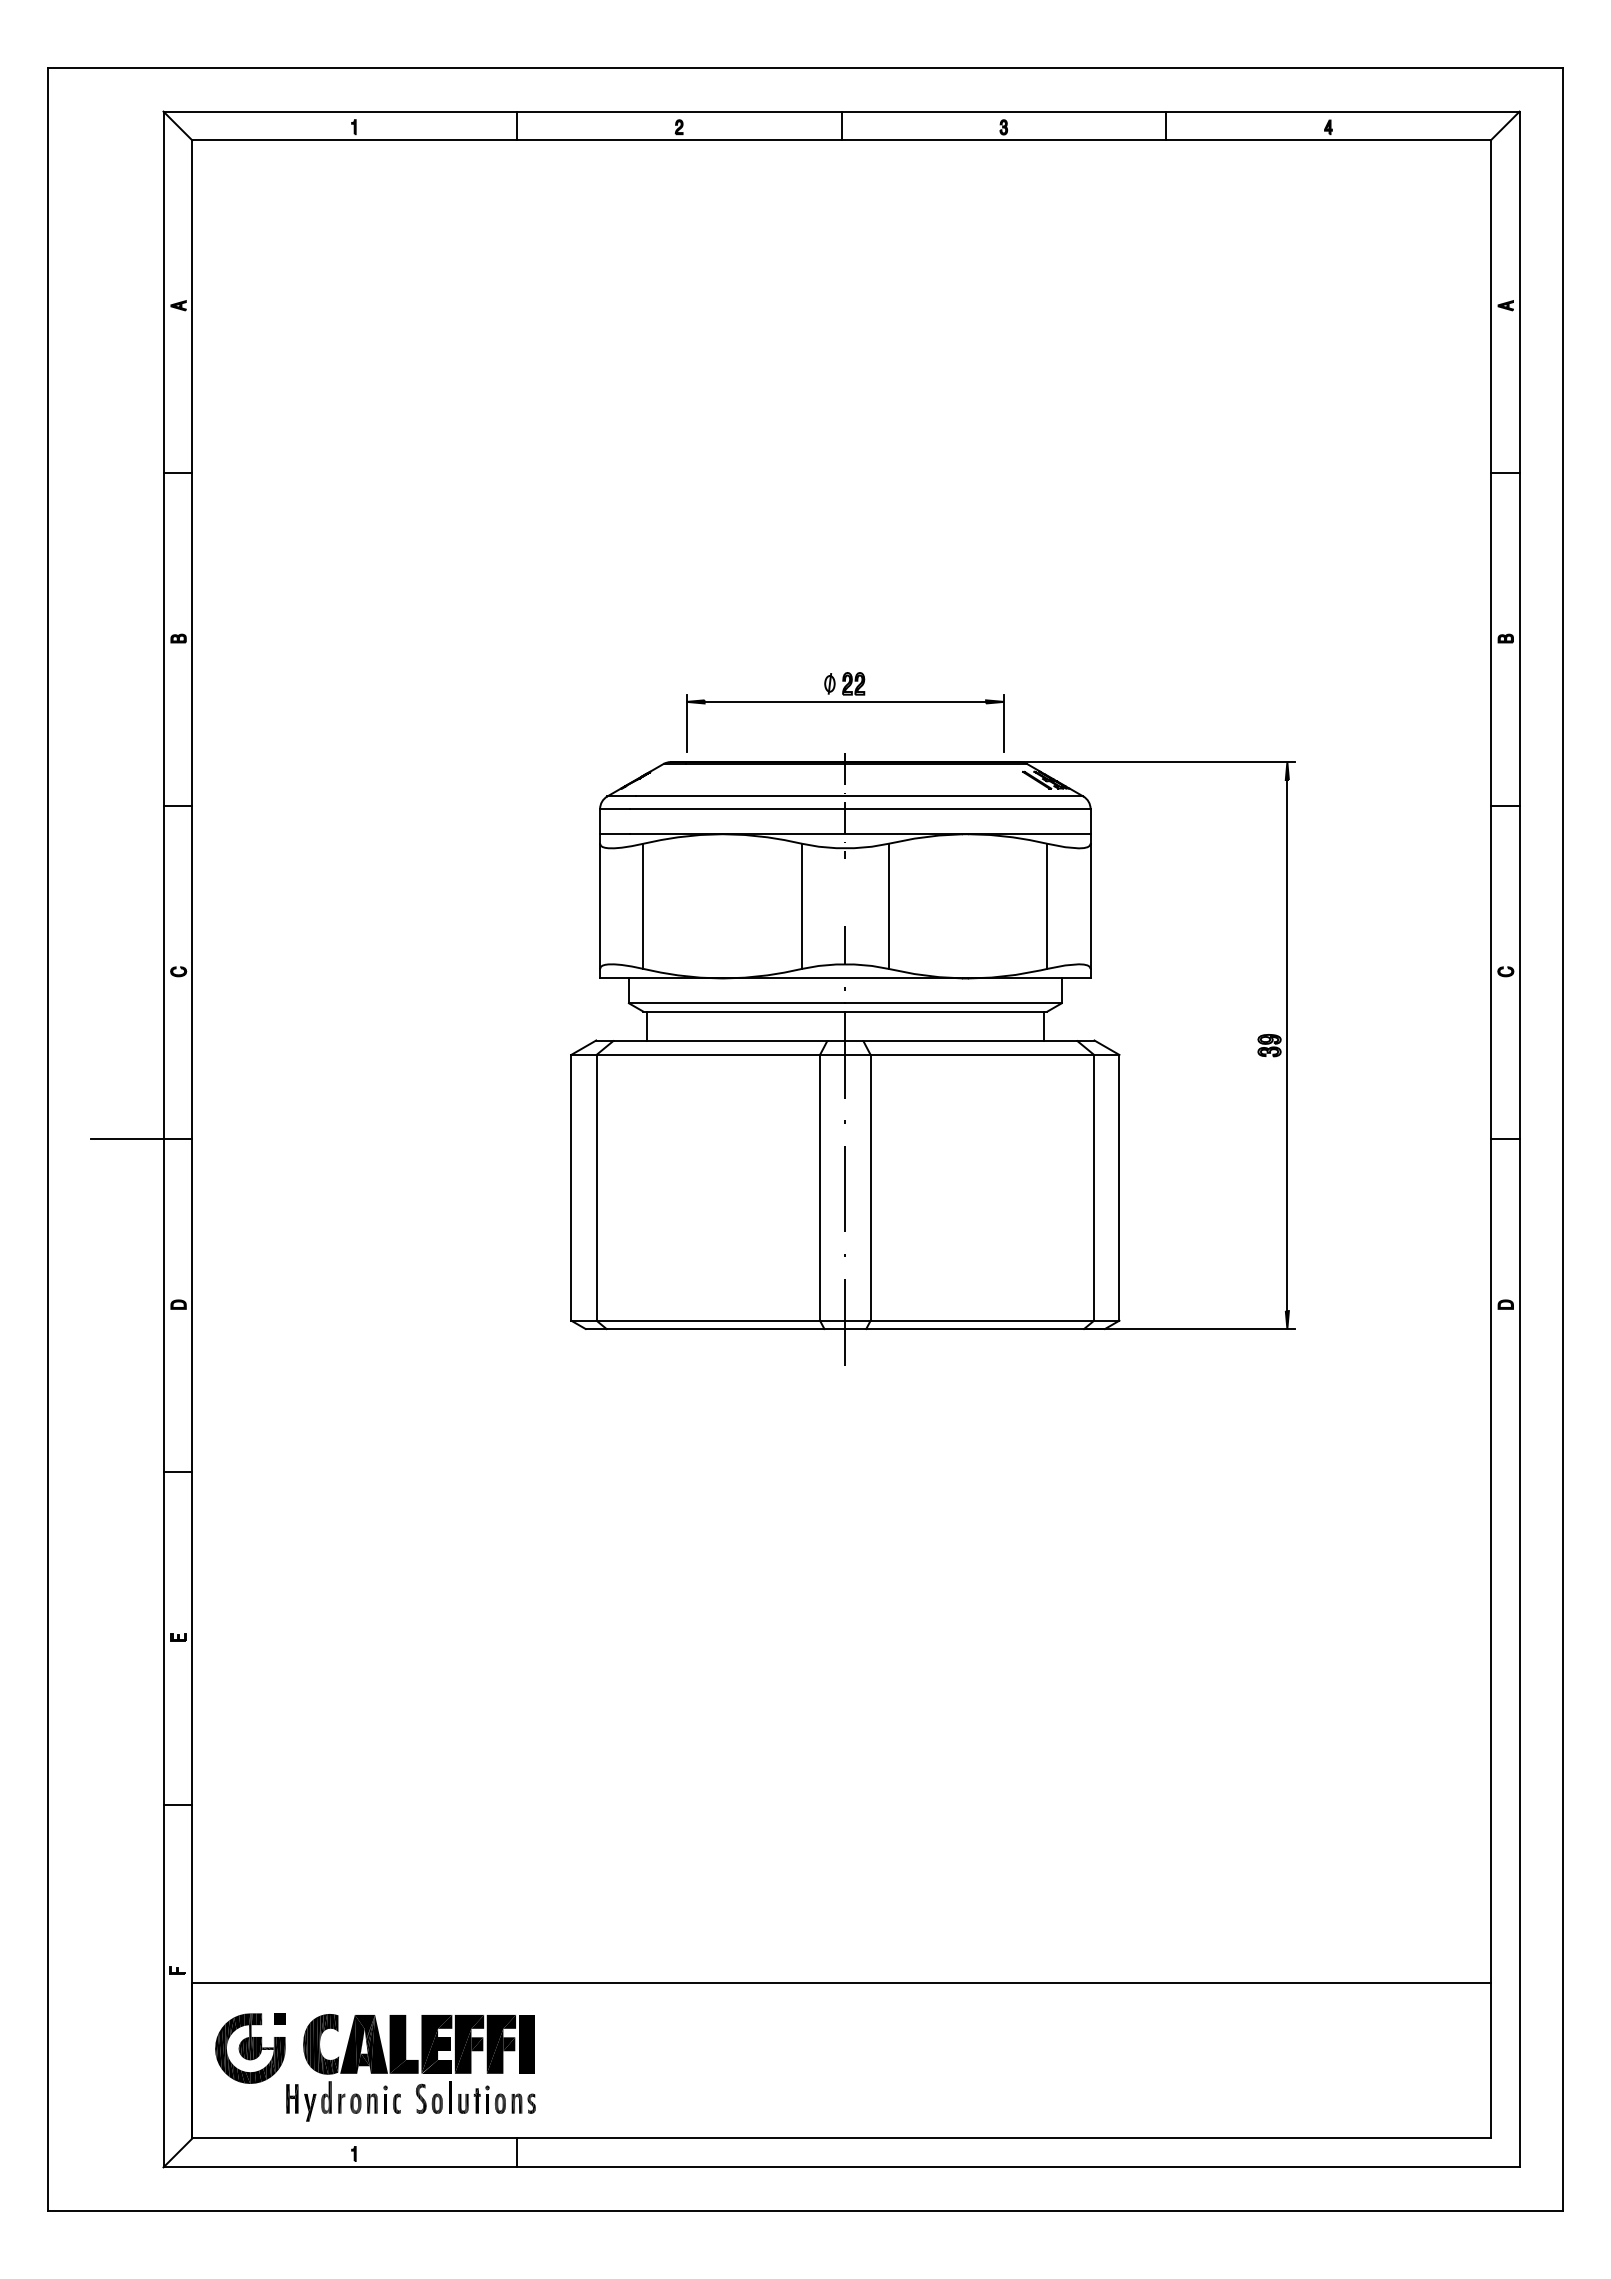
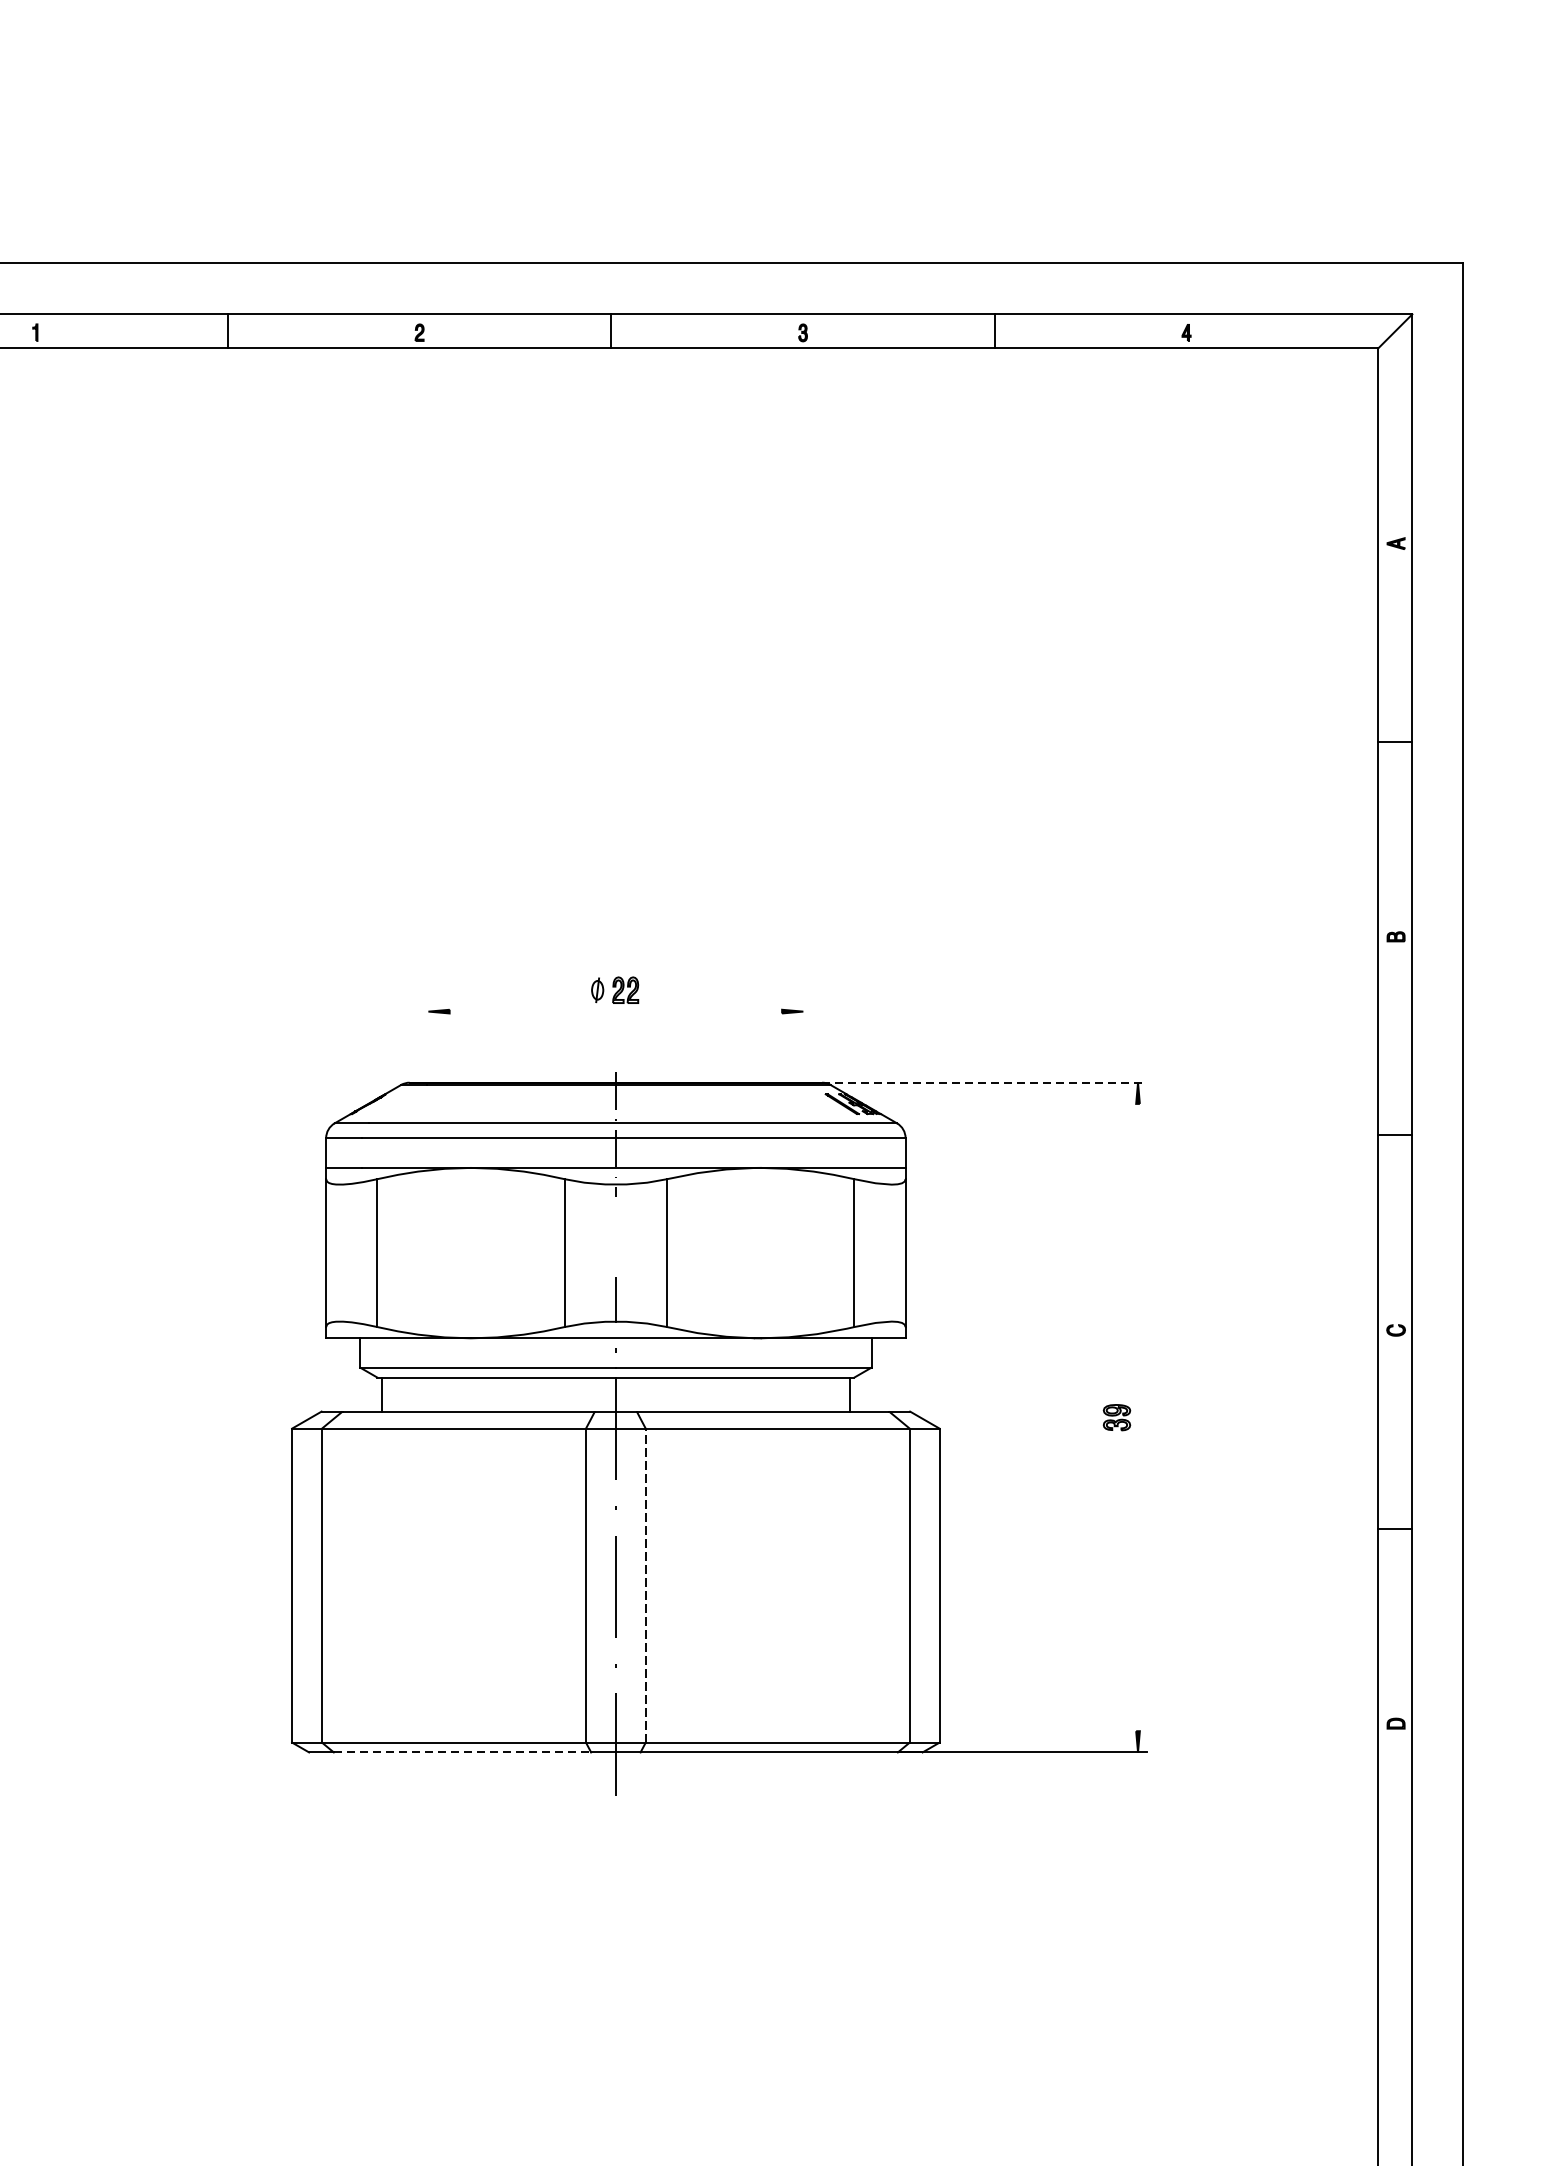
line: (845, 701) -> (616, 1011), removed
line: (686, 723) -> (428, 1037), removed
line: (1004, 723) -> (803, 1037), removed
line: (1157, 762) -> (984, 1083), solid -> dashed
line: (1287, 1045) -> (1138, 1417), removed
line: (870, 1187) -> (645, 1585), solid -> dashed
line: (715, 1329) -> (462, 1752), solid -> dashed

